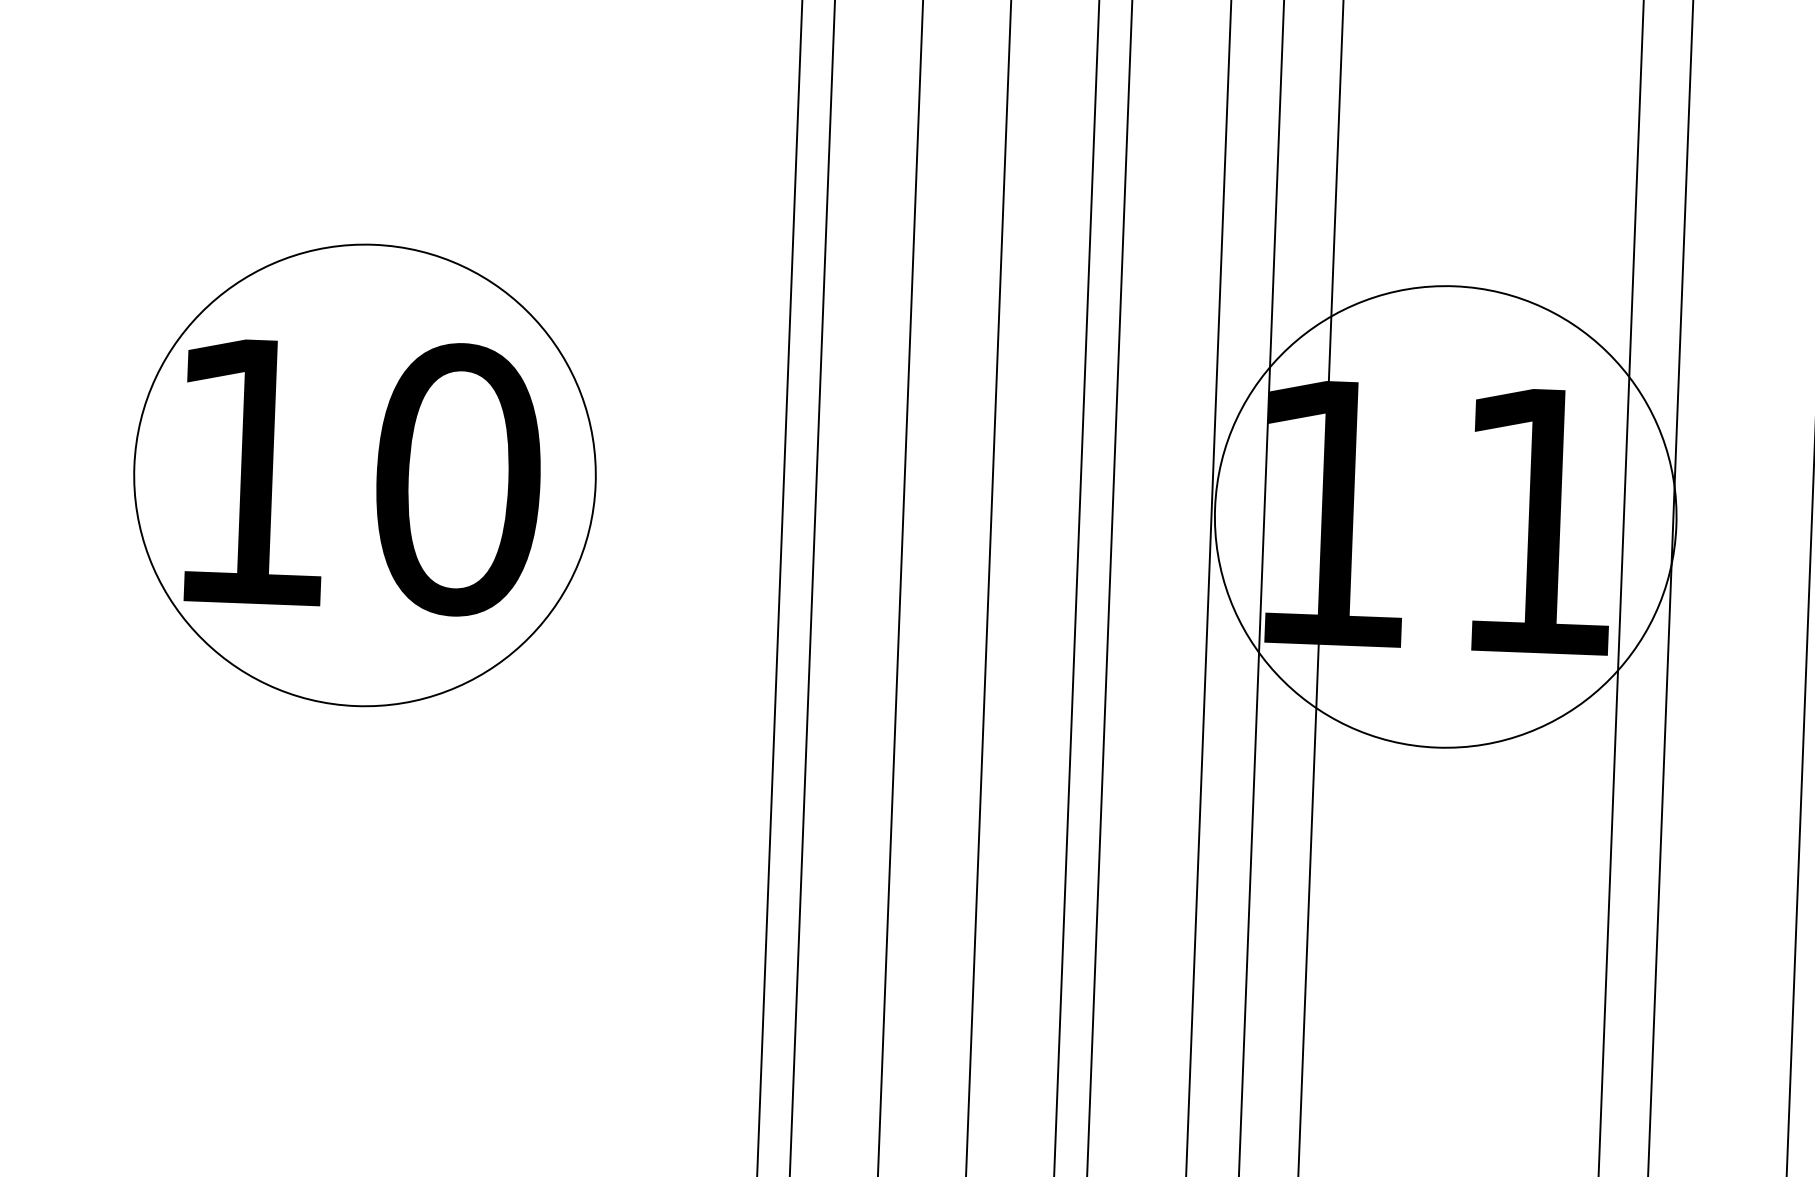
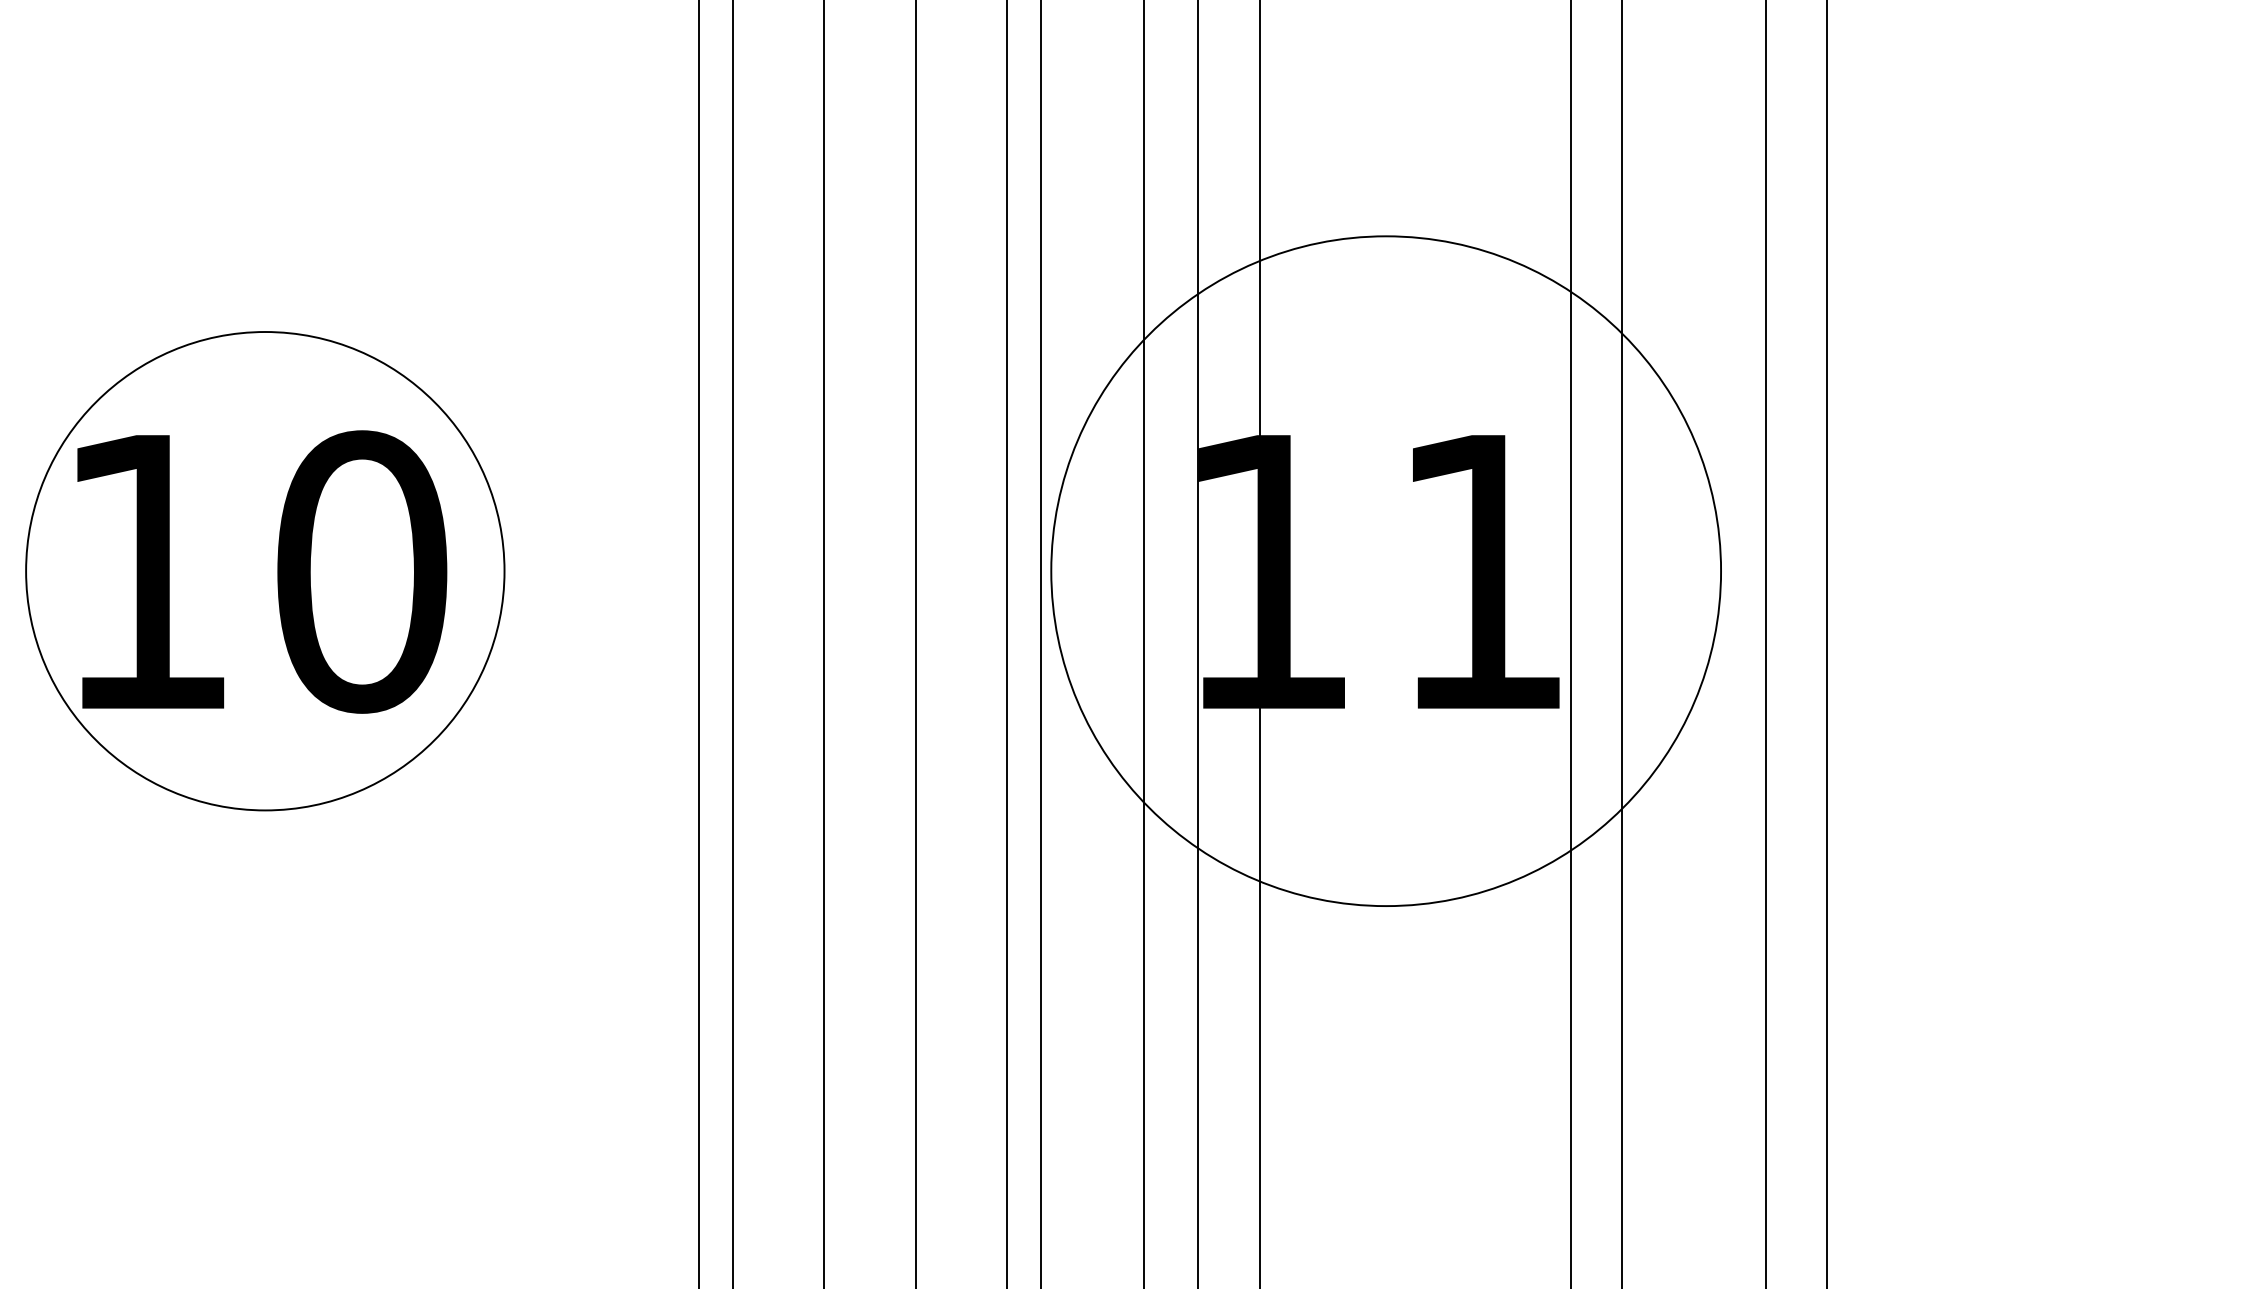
circle: (1445, 517) -> (1385, 571), size x1.4

